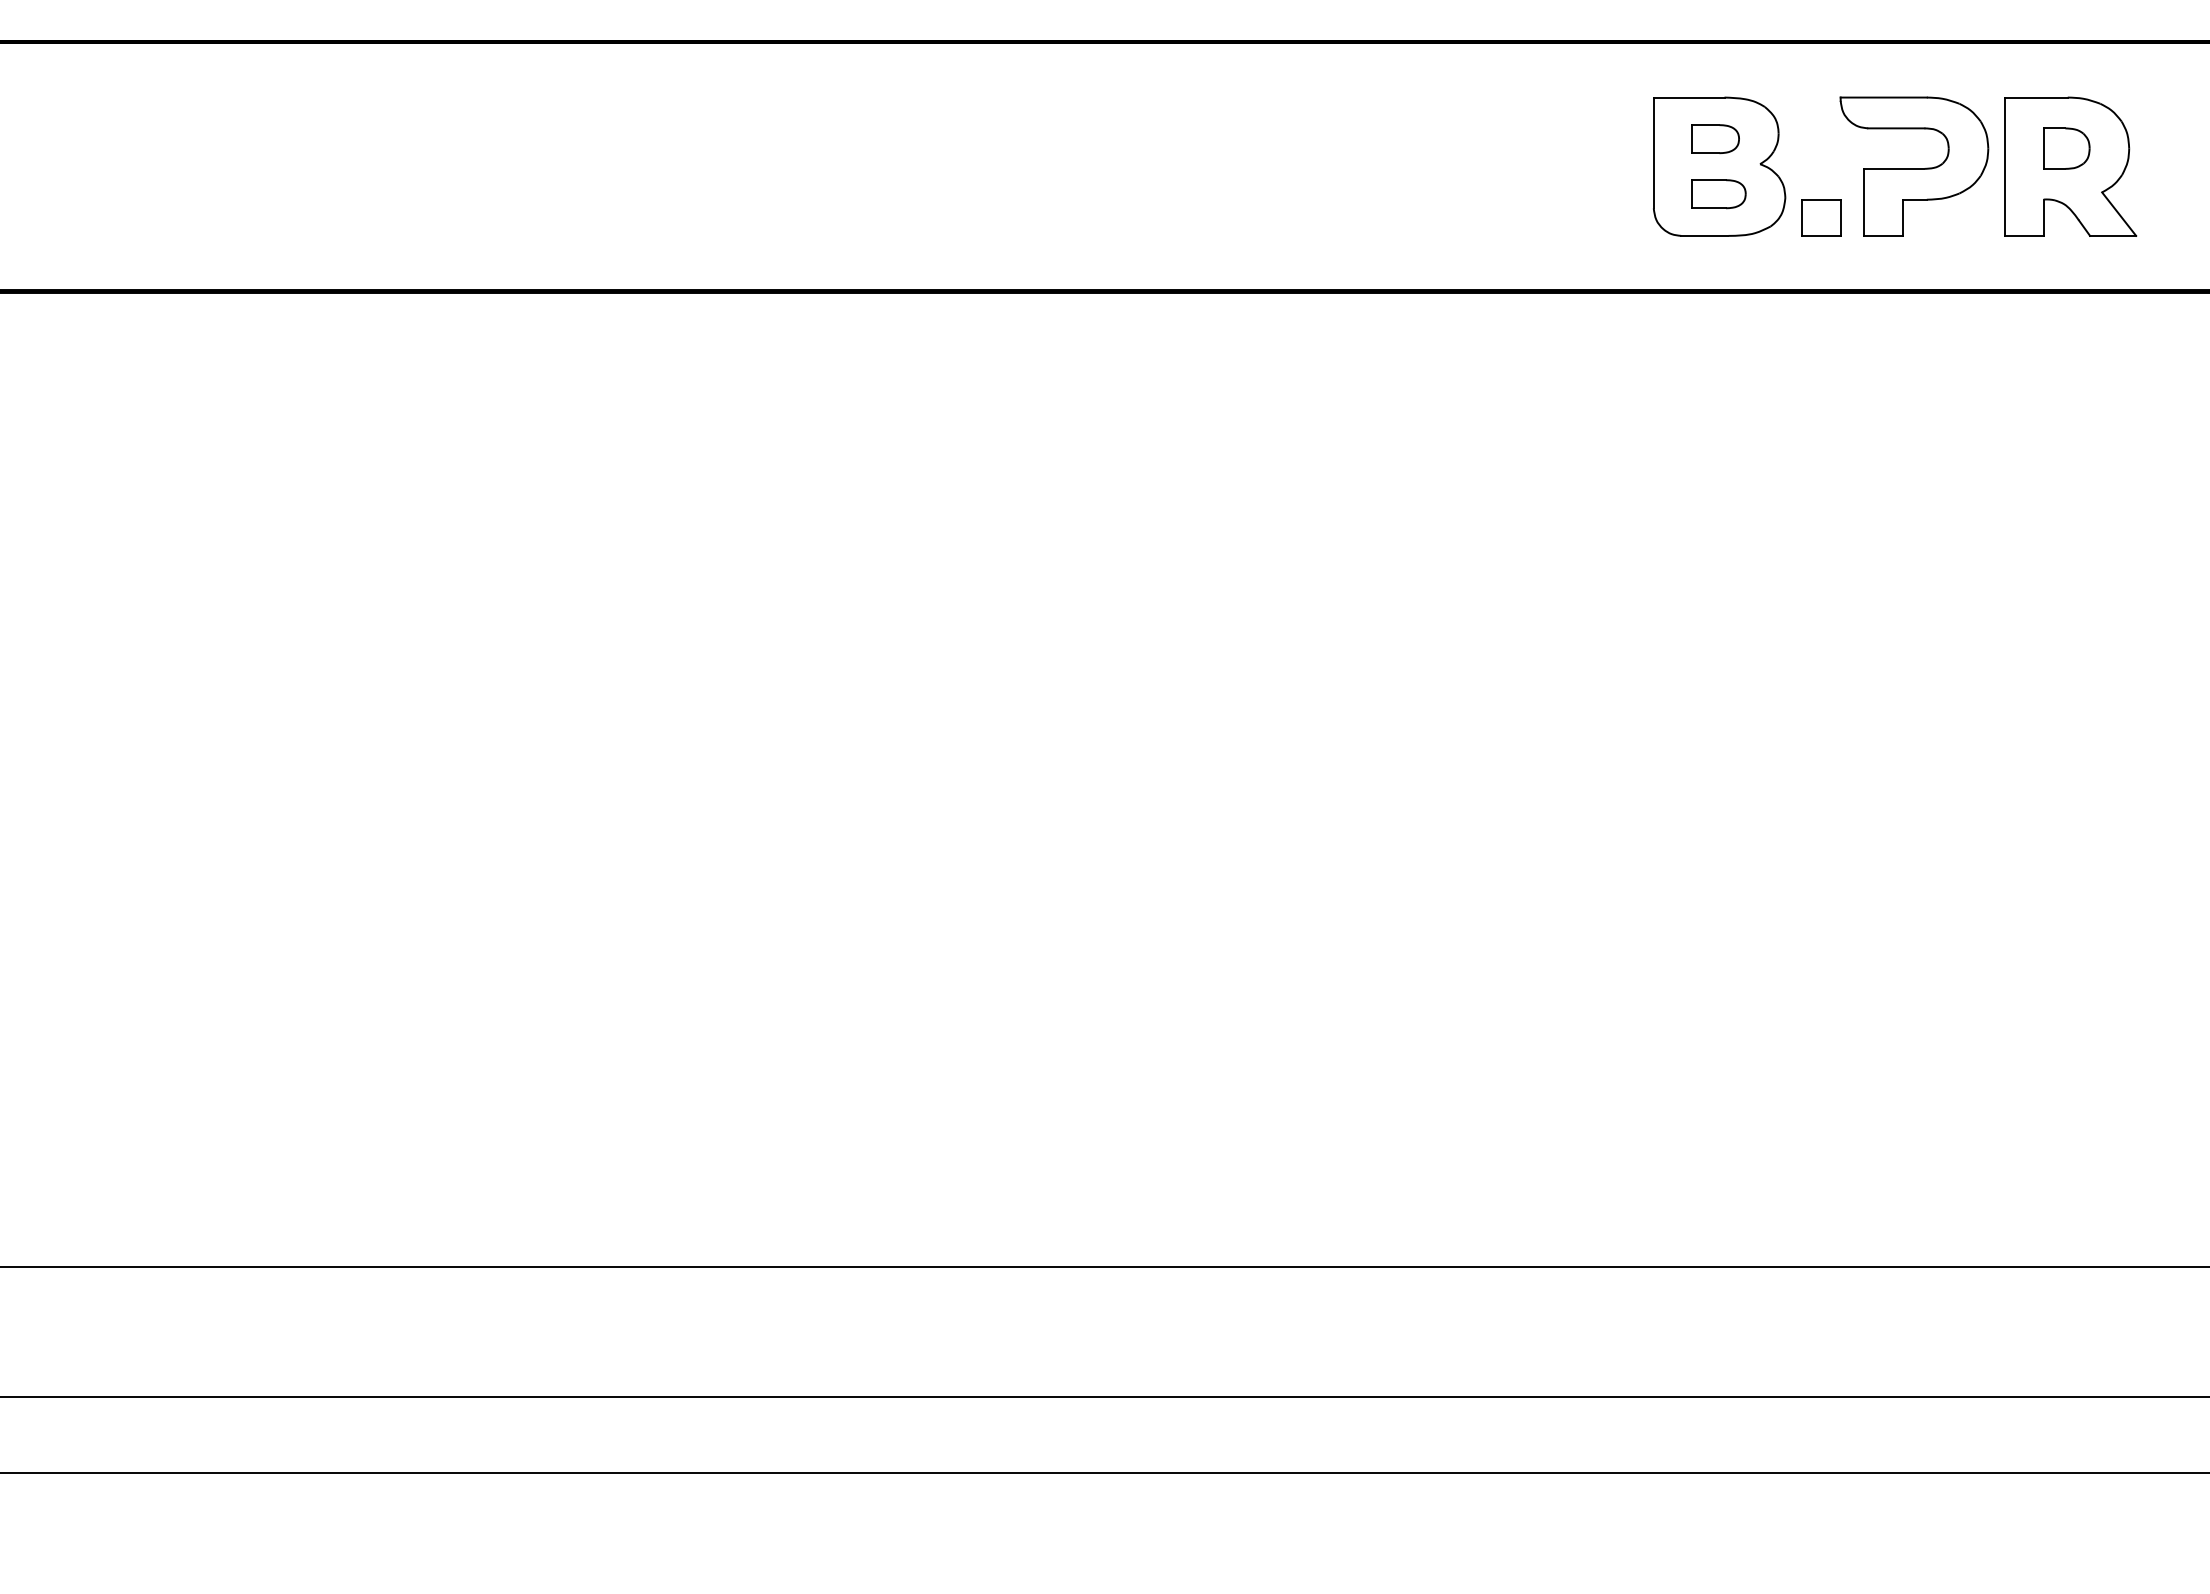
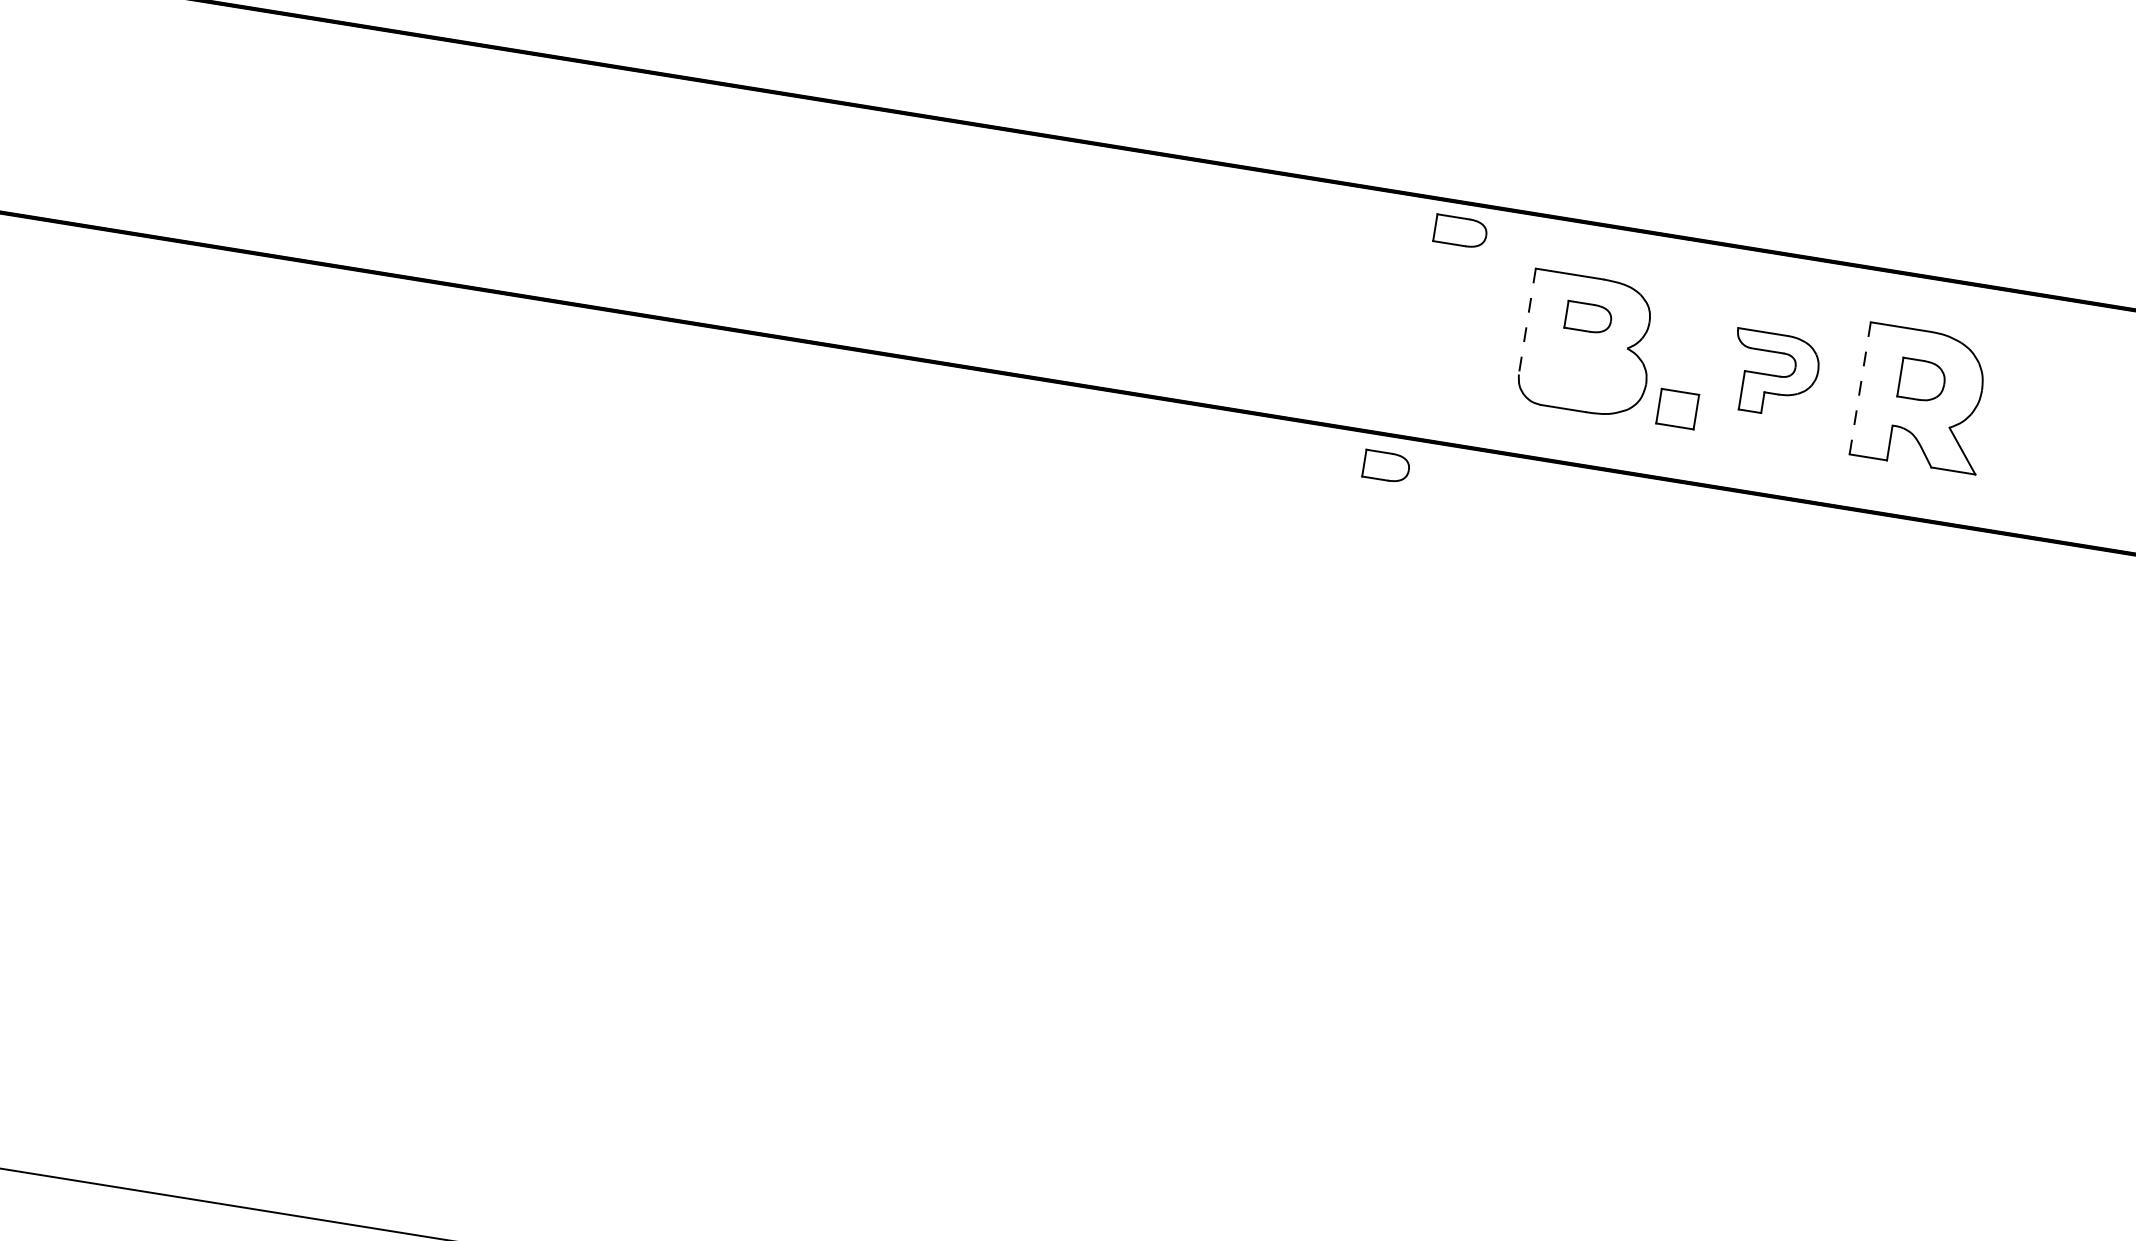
line: (1653, 153) -> (1527, 322), solid -> dashed
part: (1914, 166) -> (1774, 374), size x0.6
line: (2004, 167) -> (1860, 389), solid -> dashed
part: (1718, 194) -> (1460, 231), moved
part: (1533, 324) -> (1386, 466), added

